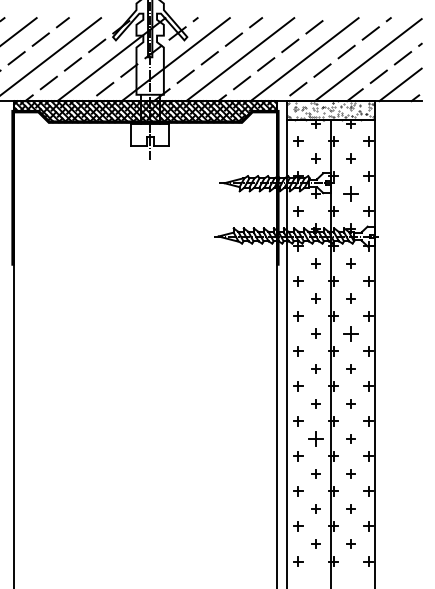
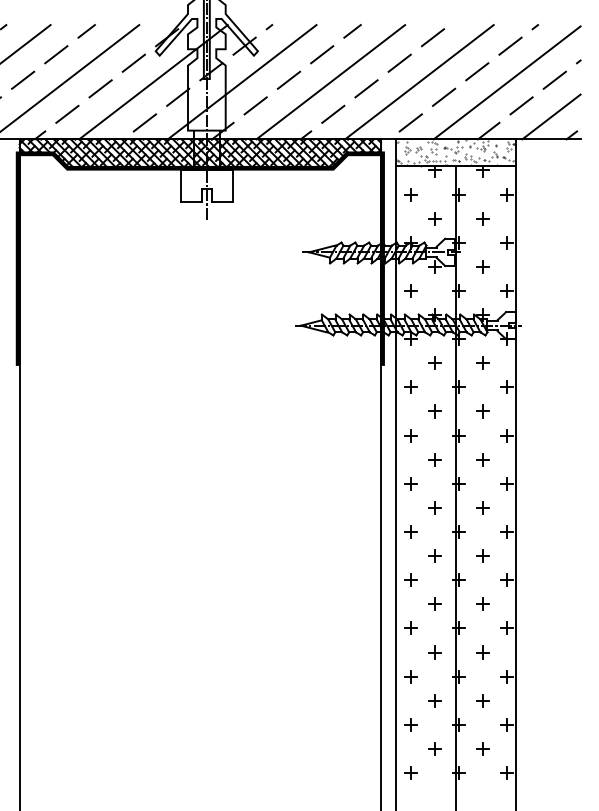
part: (350, 193) -> (482, 266), size x0.62
part: (350, 333) -> (482, 459), size x0.62
part: (315, 438) -> (434, 603), size x0.62

